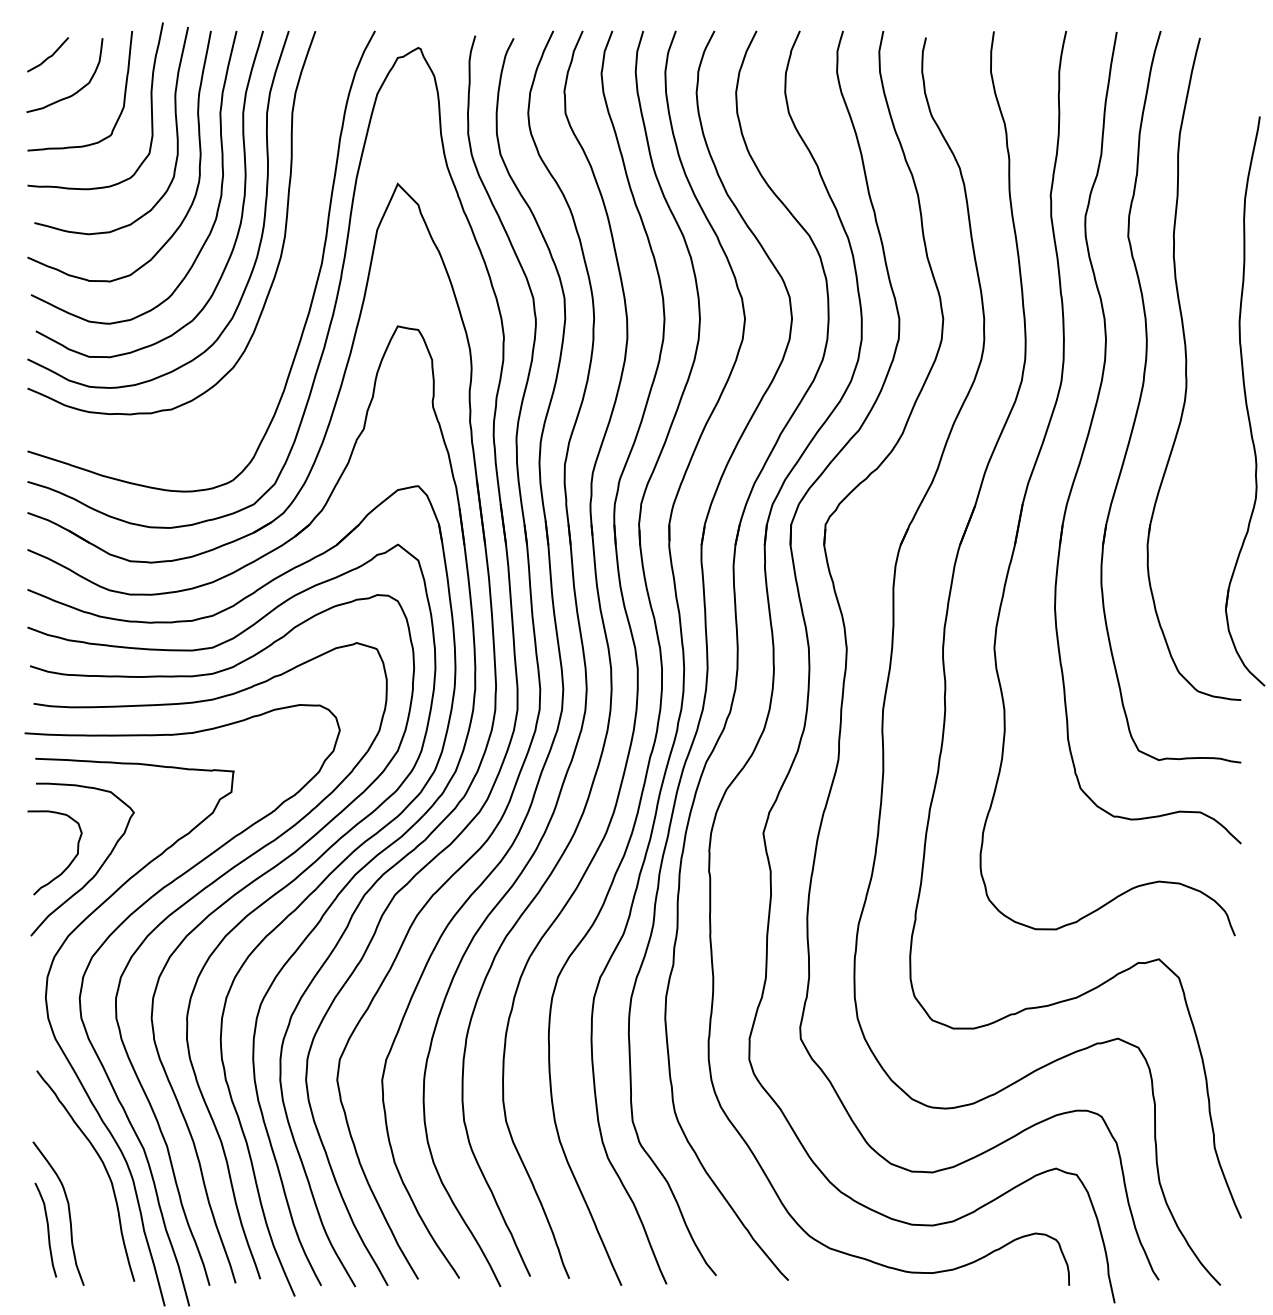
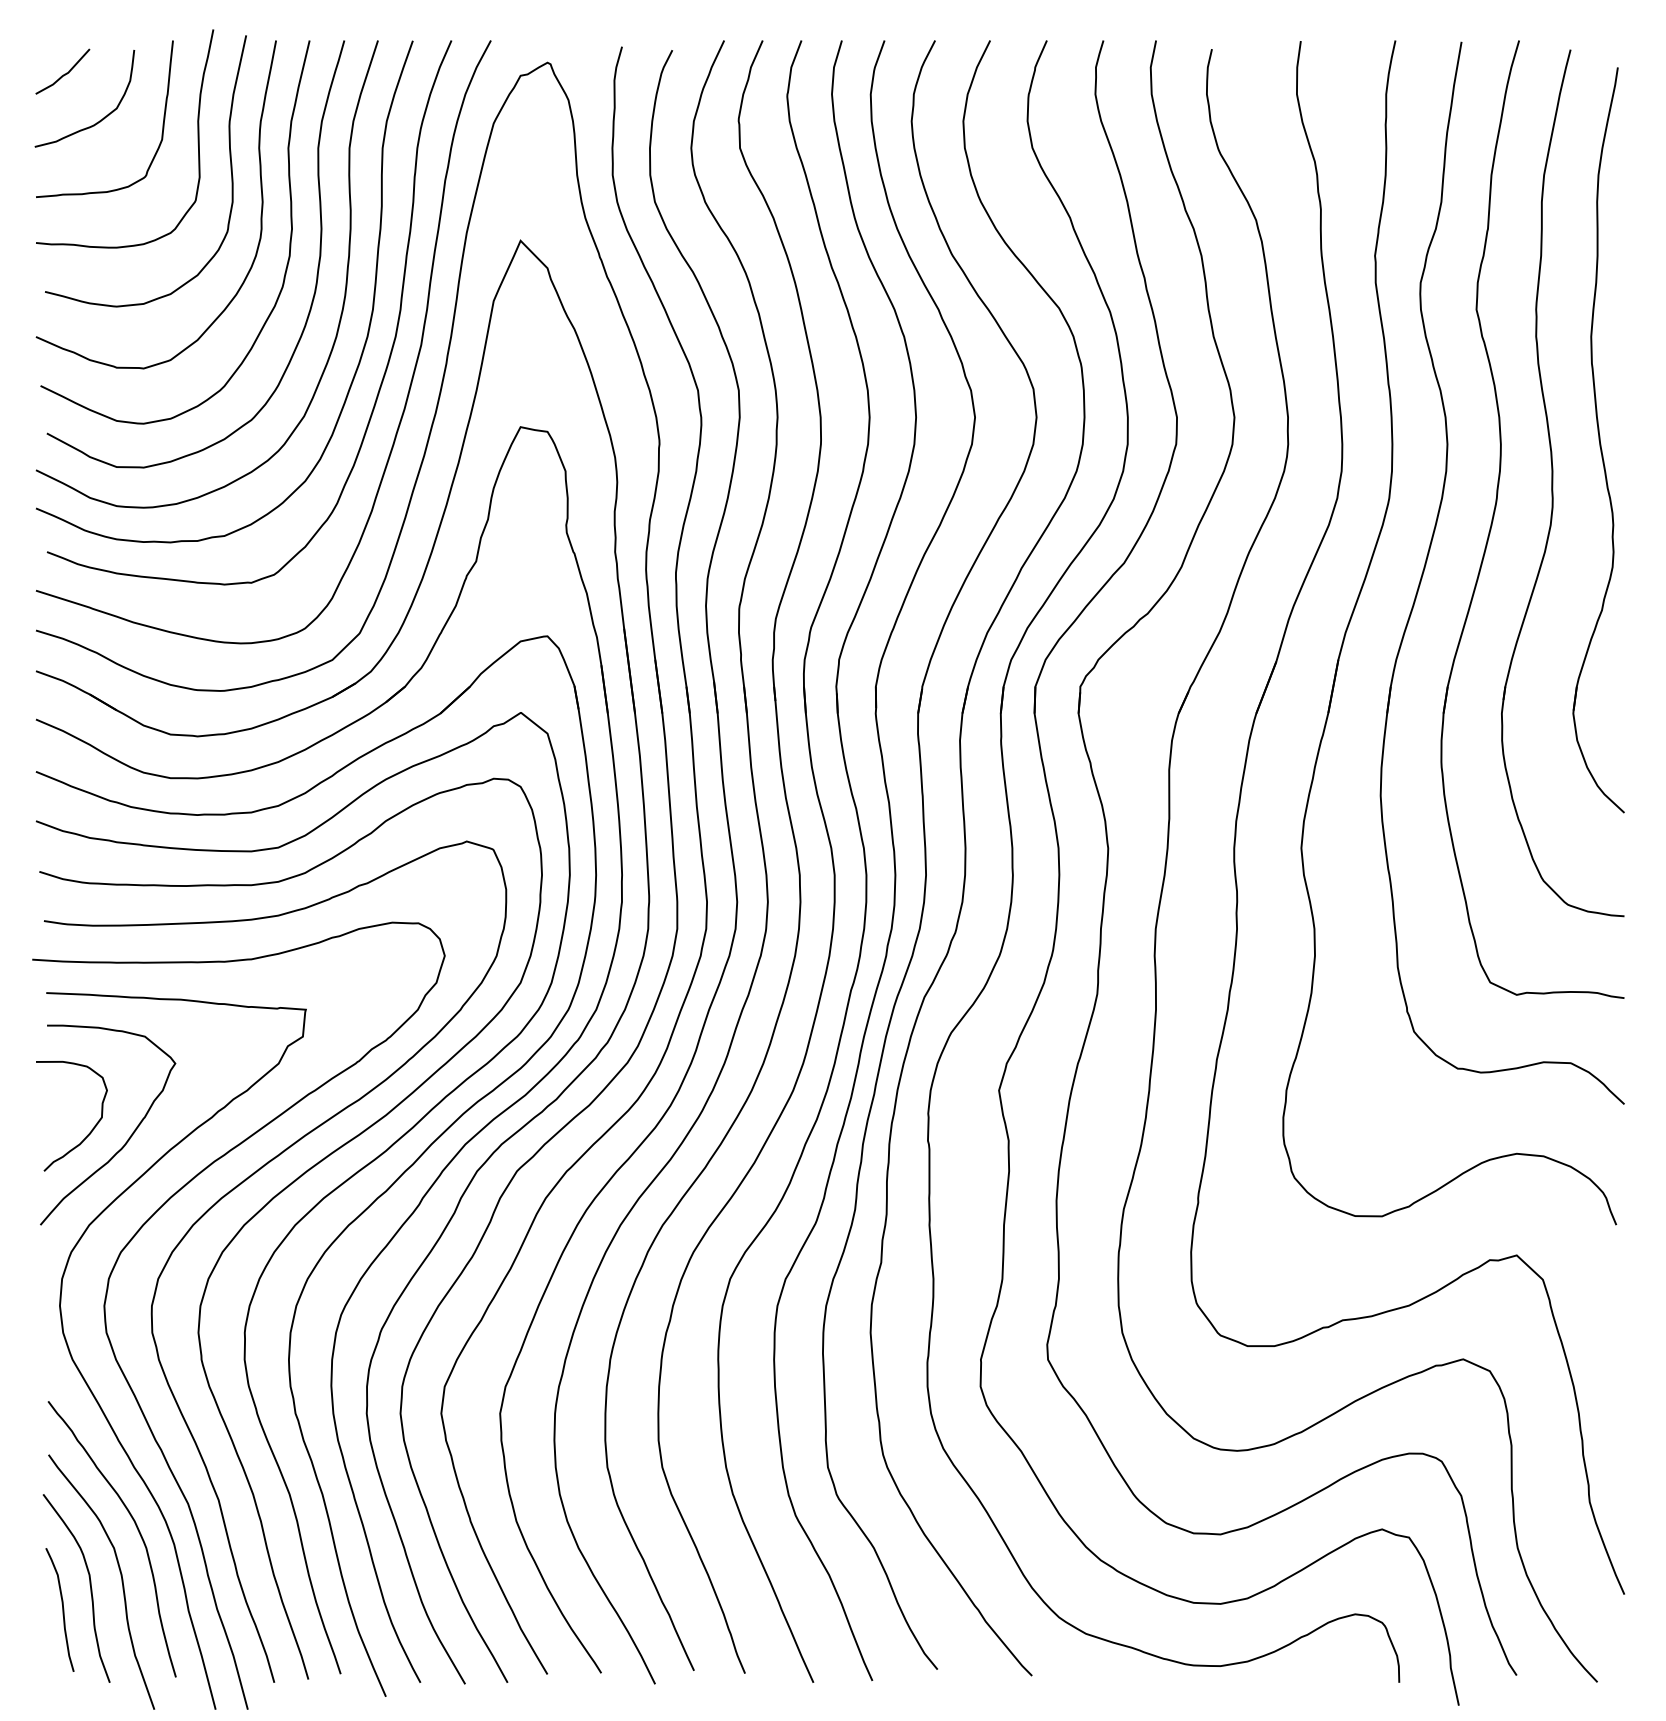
curve: (298, 267) -> (390, 350), added
part: (1245, 401) -> (1598, 440), moved
curve: (92, 1204) -> (120, 1576), added

